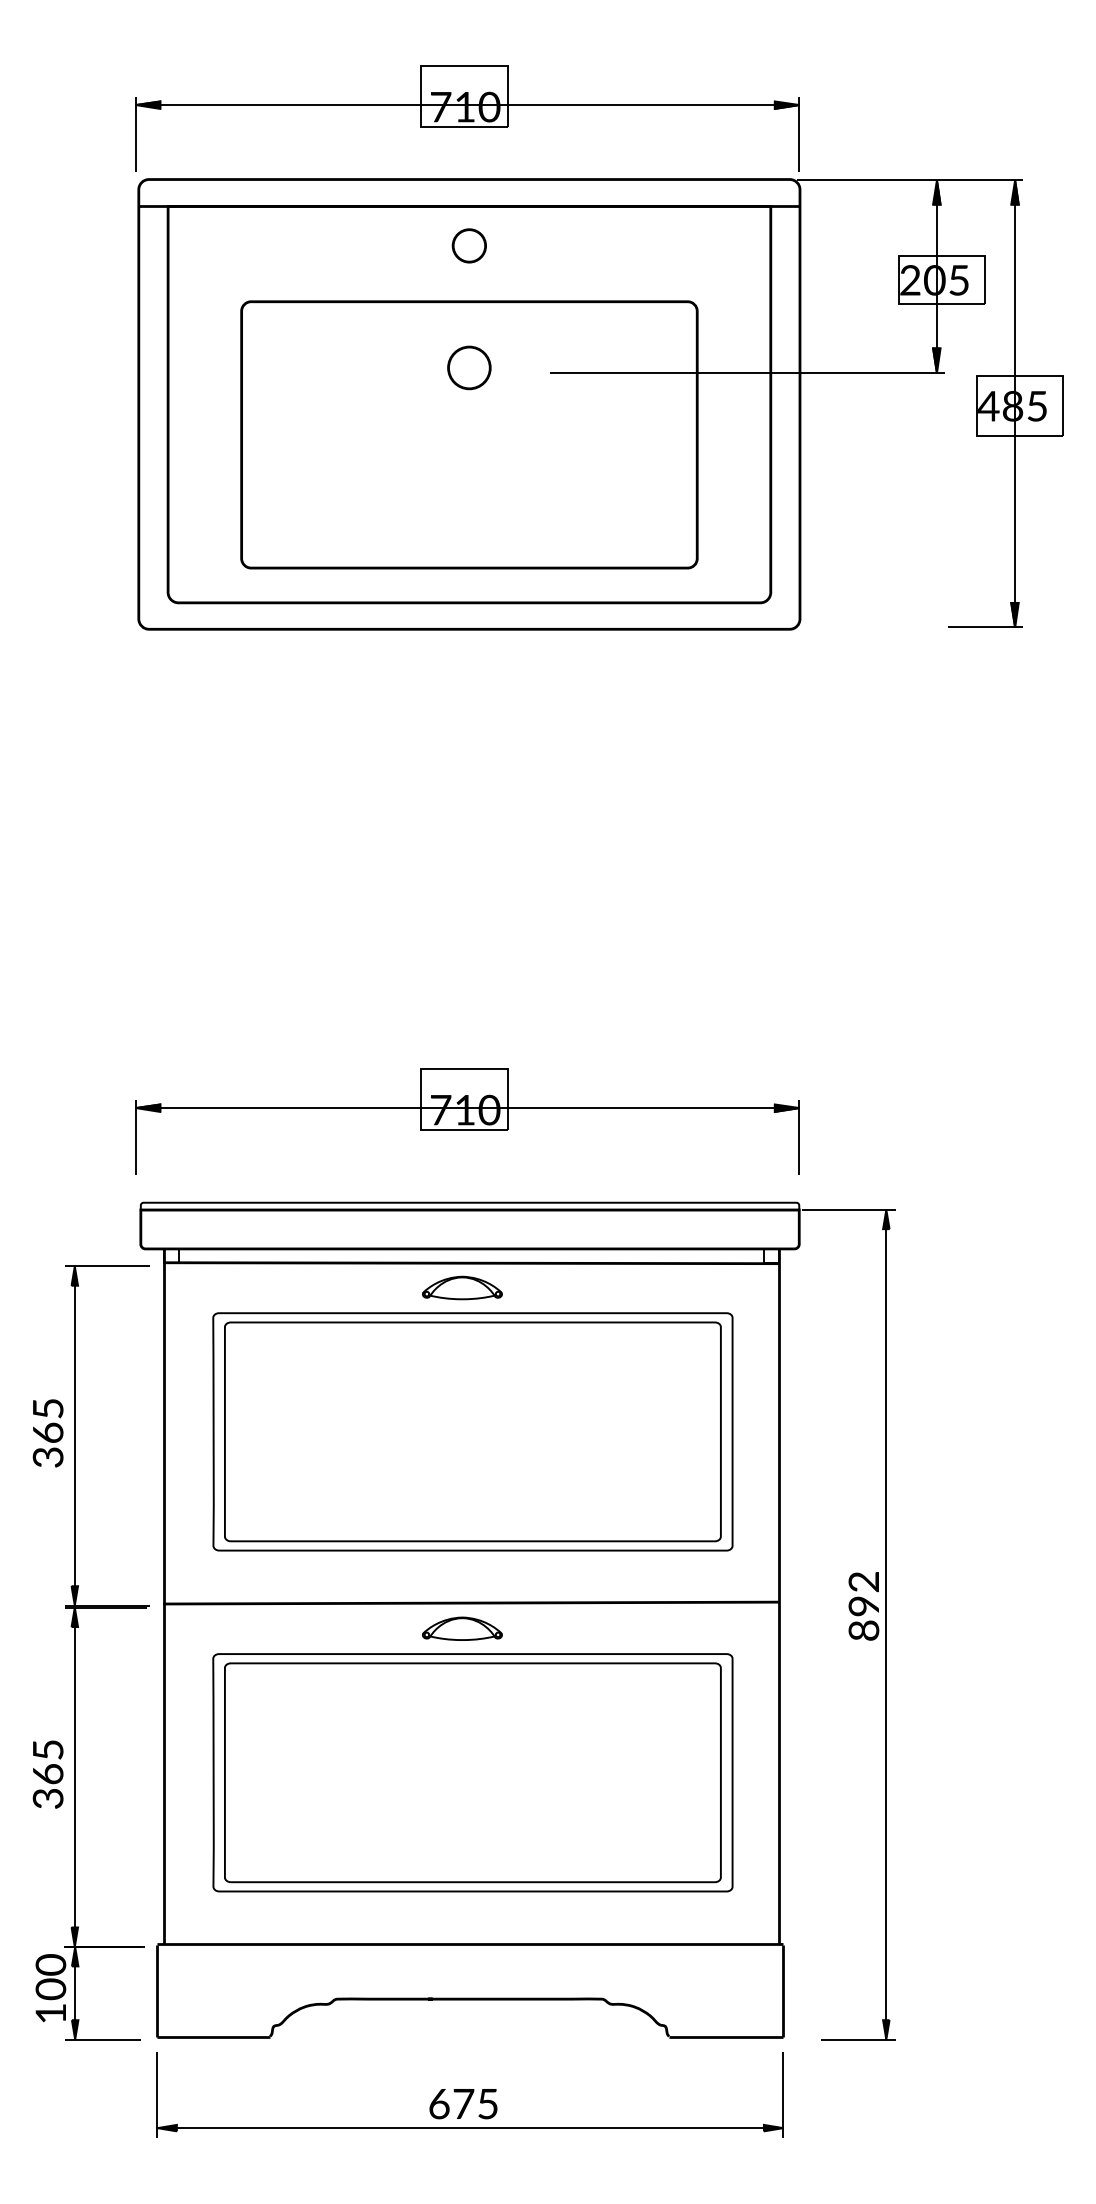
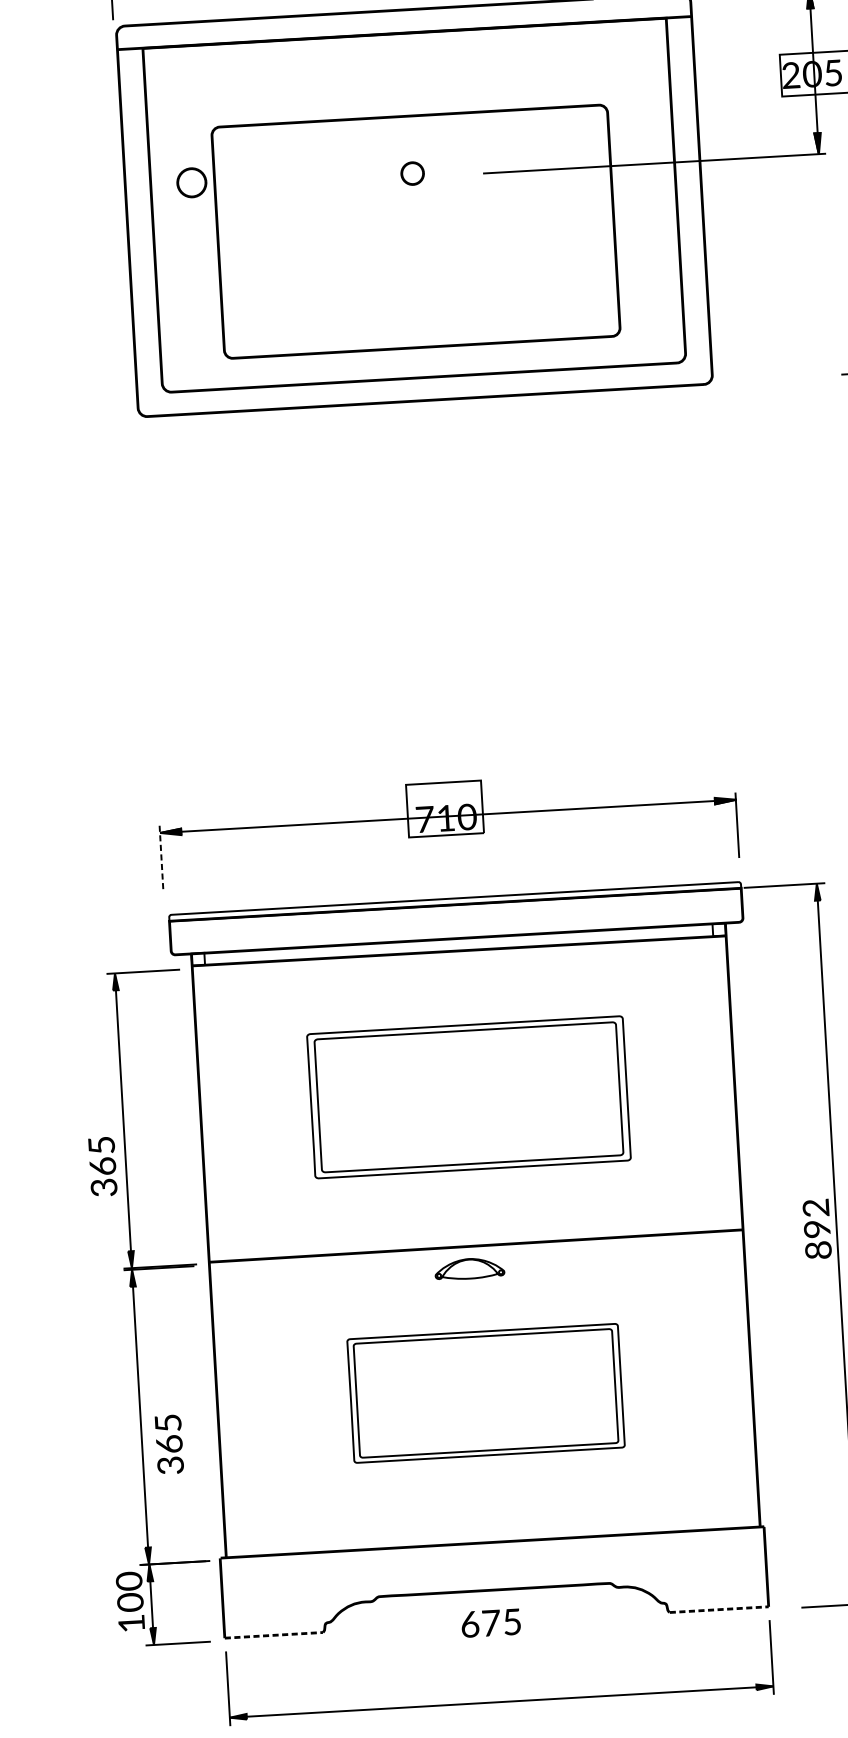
part: (468, 245) -> (191, 182), moved
part: (469, 367) -> (412, 173), size x0.6
line: (135, 1137) -> (161, 858), solid -> dashed
part: (462, 1287) -> (452, 972), removed
part: (472, 1431) -> (468, 1096), size x0.7
text: (47, 1433) -> (102, 1166), moved
part: (472, 1772) -> (485, 1393), size x0.6
text: (47, 1774) -> (168, 1444), moved
line: (213, 2036) -> (273, 1635), solid -> dashed
line: (726, 2036) -> (719, 1609), solid -> dashed
text: (463, 2104) -> (491, 1623), moved

